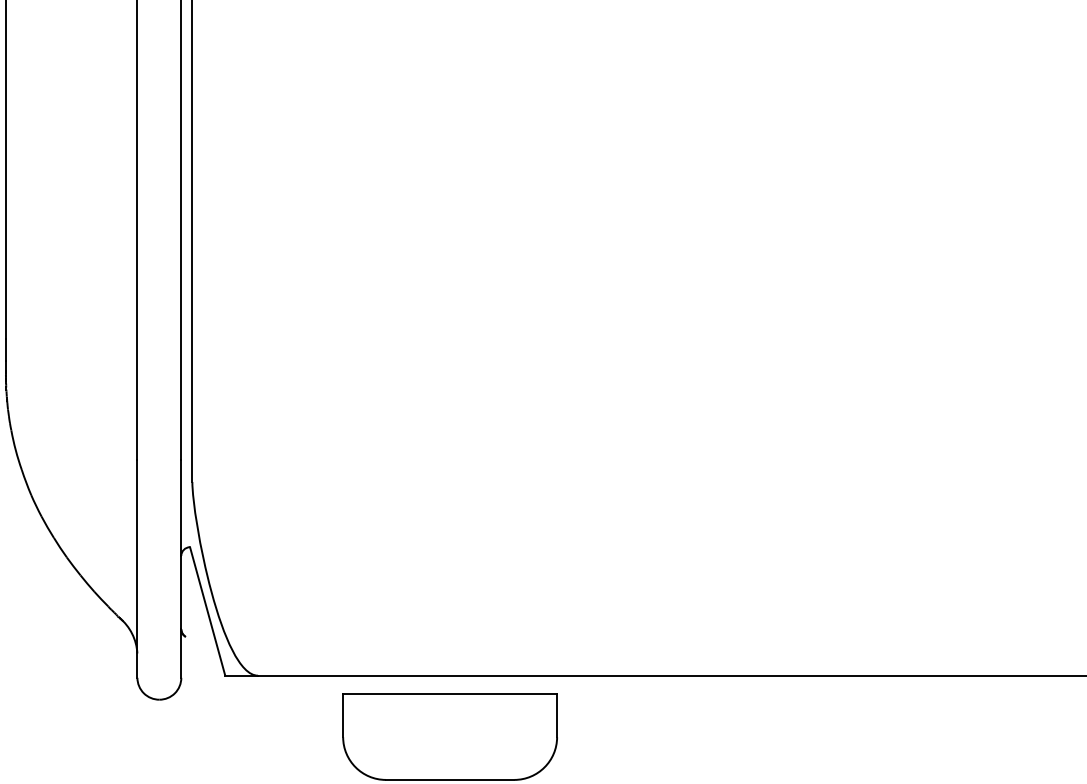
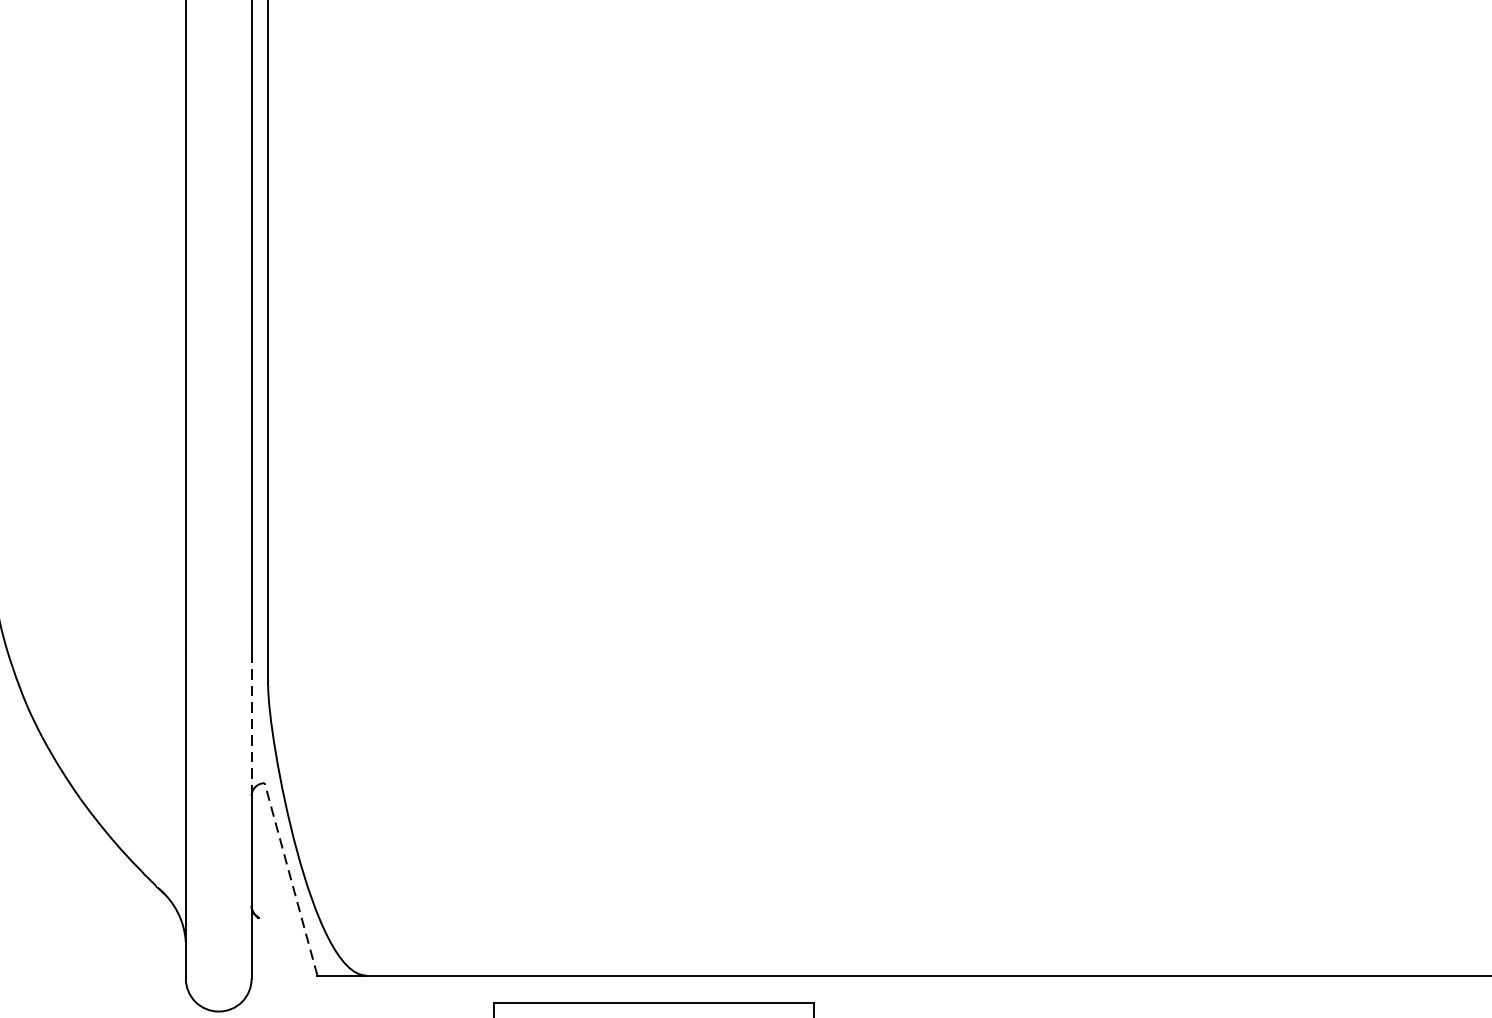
line: (181, 508) -> (251, 725), solid -> dashed
line: (207, 611) -> (290, 879), solid -> dashed

